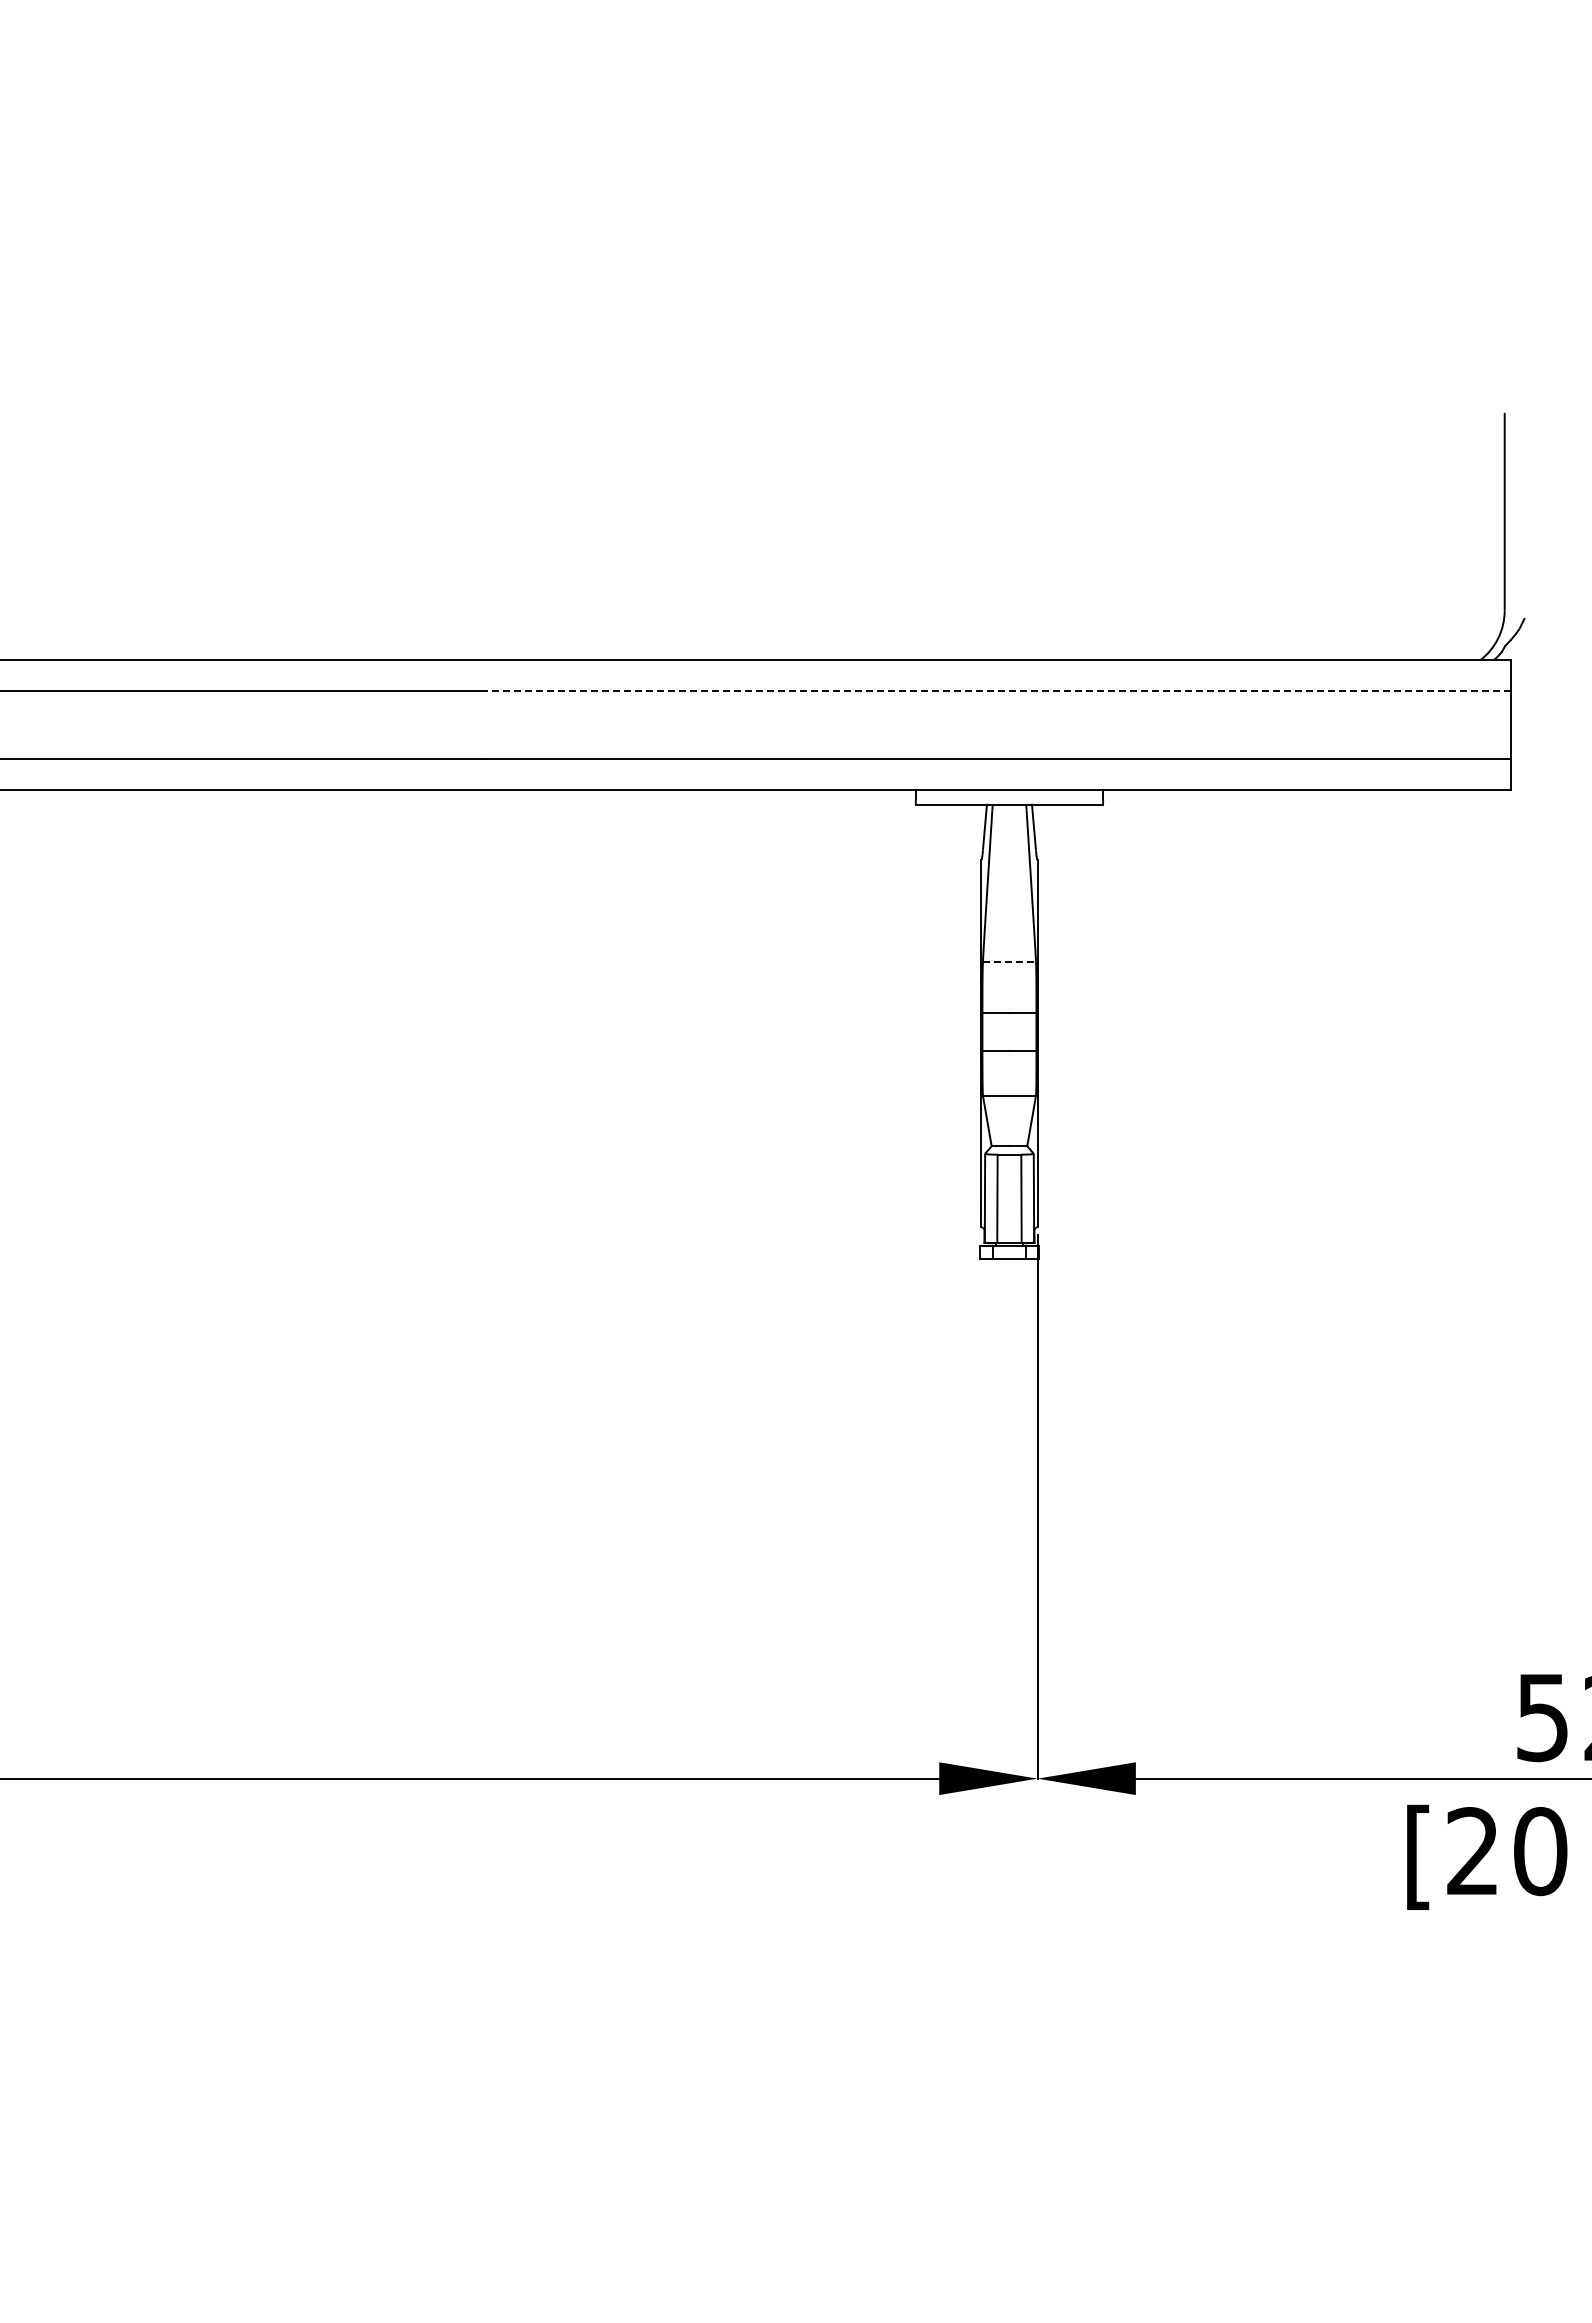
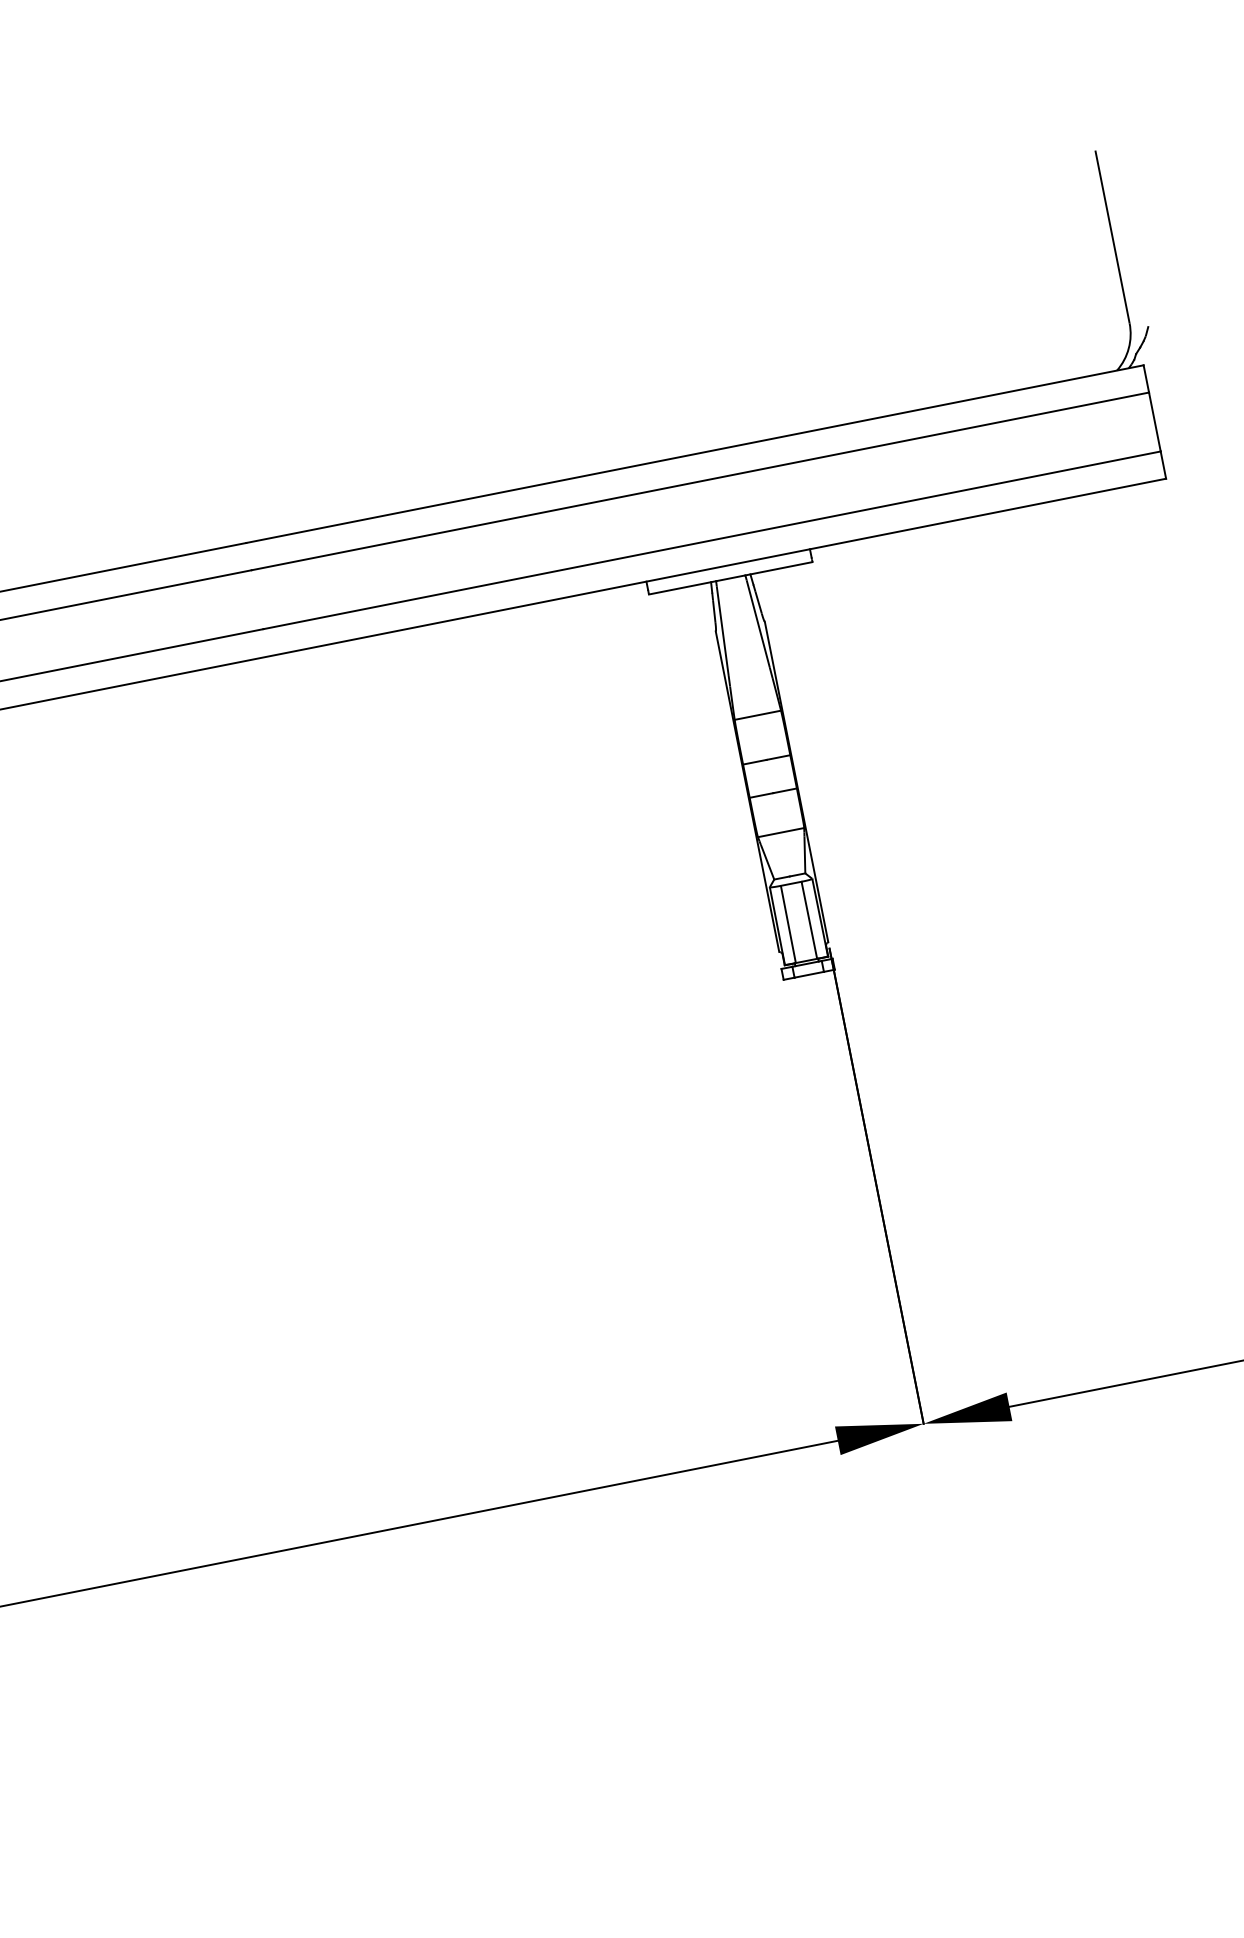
line: (997, 691) -> (700, 481), dashed -> solid
line: (1009, 961) -> (757, 715), dashed -> solid

